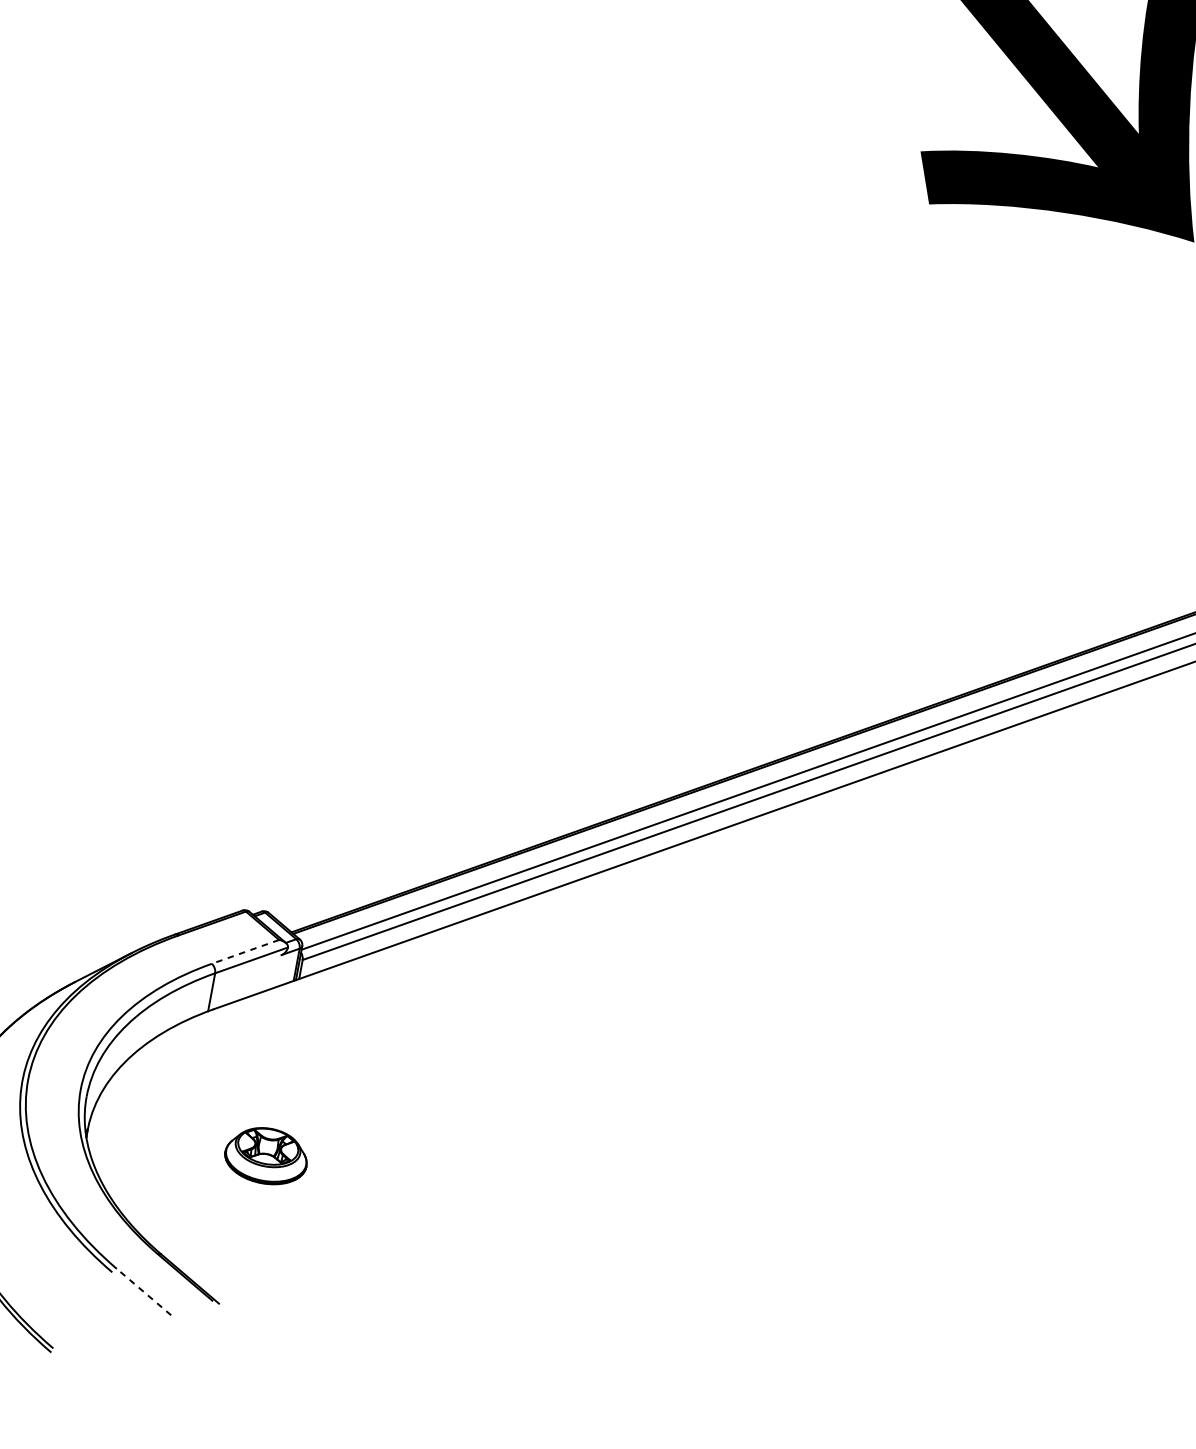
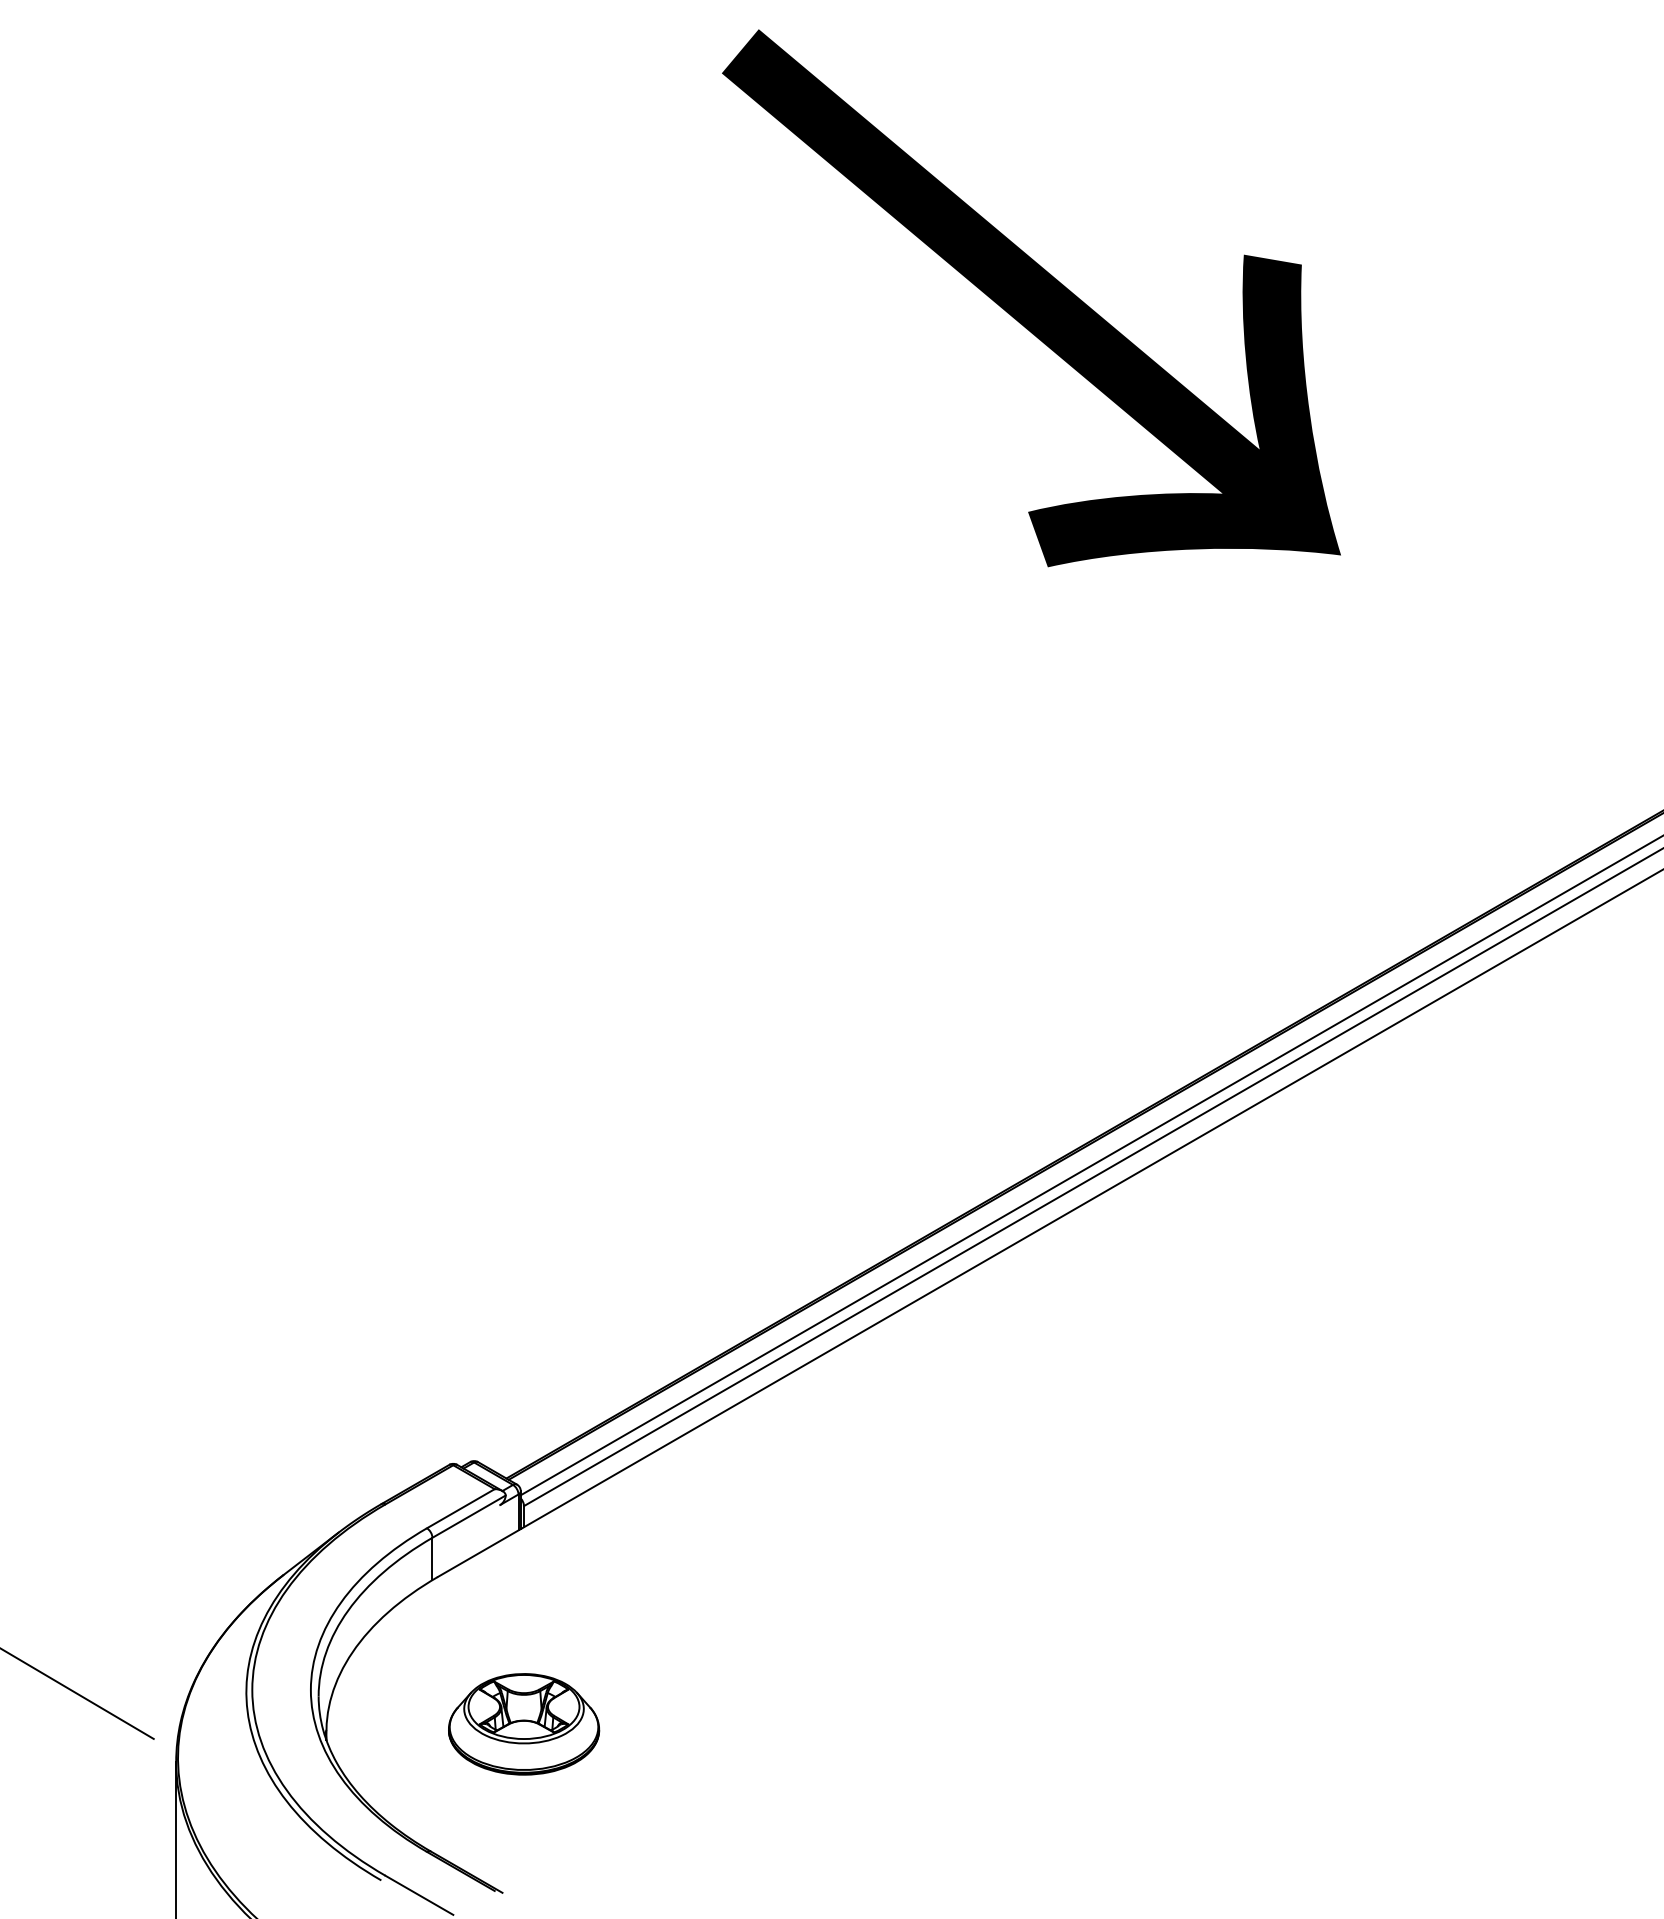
line: (245, 951) -> (460, 1508), dashed -> solid
part: (266, 1156) -> (524, 1724), size x1.67
line: (144, 1292) -> (419, 1895), dashed -> solid

